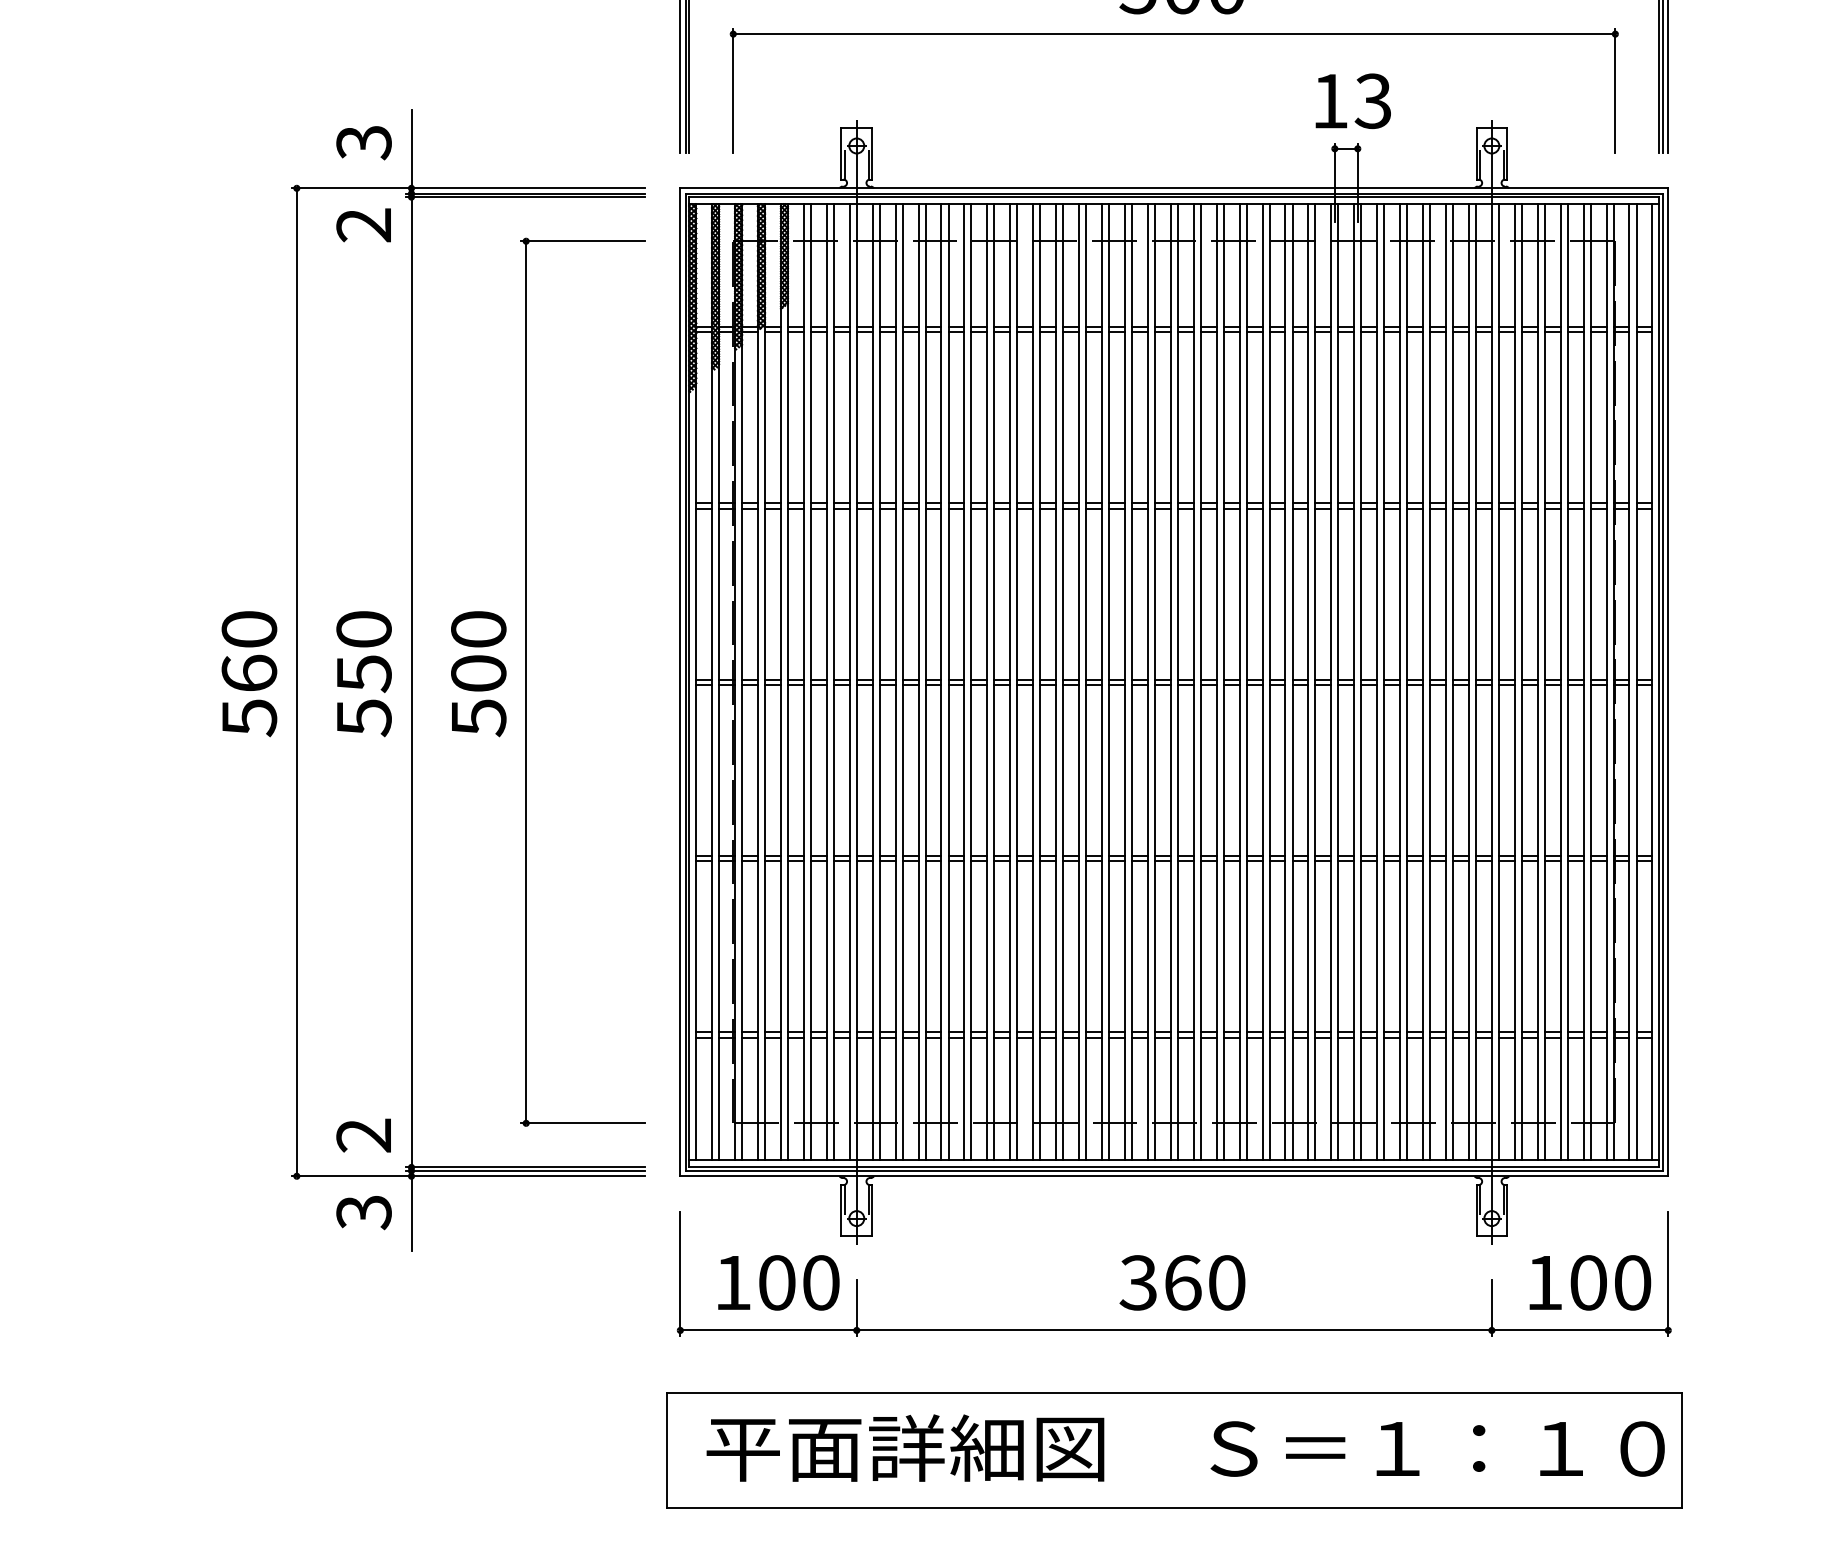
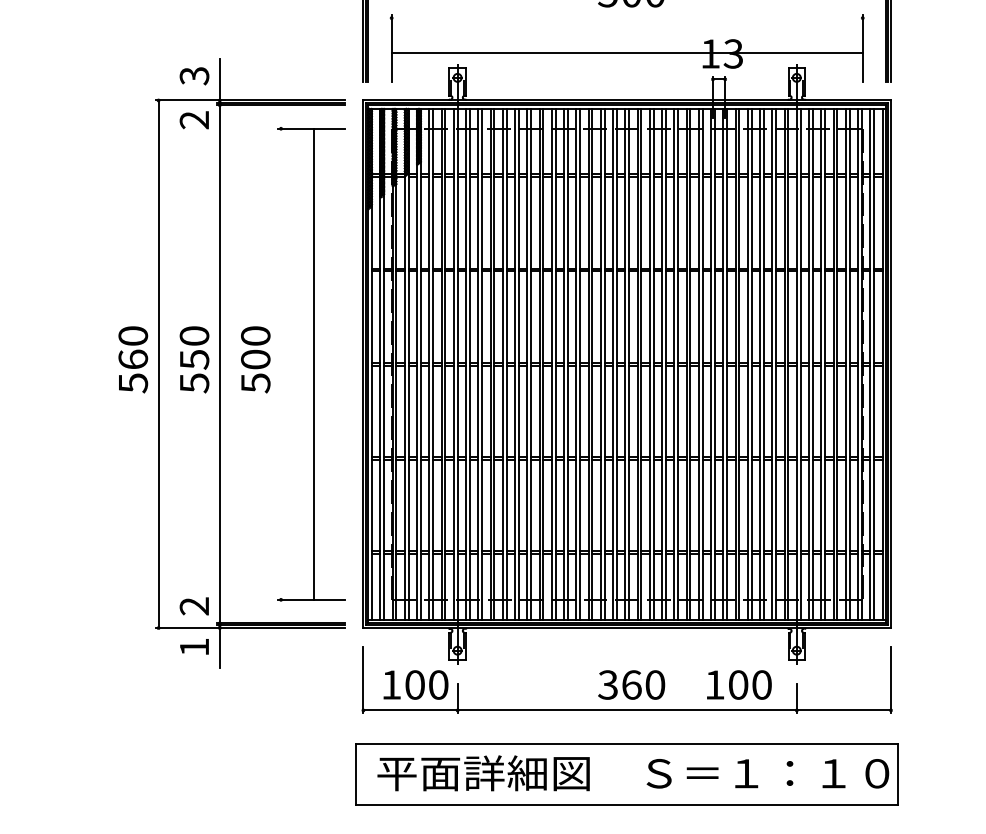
line: (1172, 34) -> (626, 53), moved
line: (526, 680) -> (314, 363), moved
text: (364, 1212) -> (194, 647), 3 -> 1
text: (1590, 1281) -> (739, 684), moved

